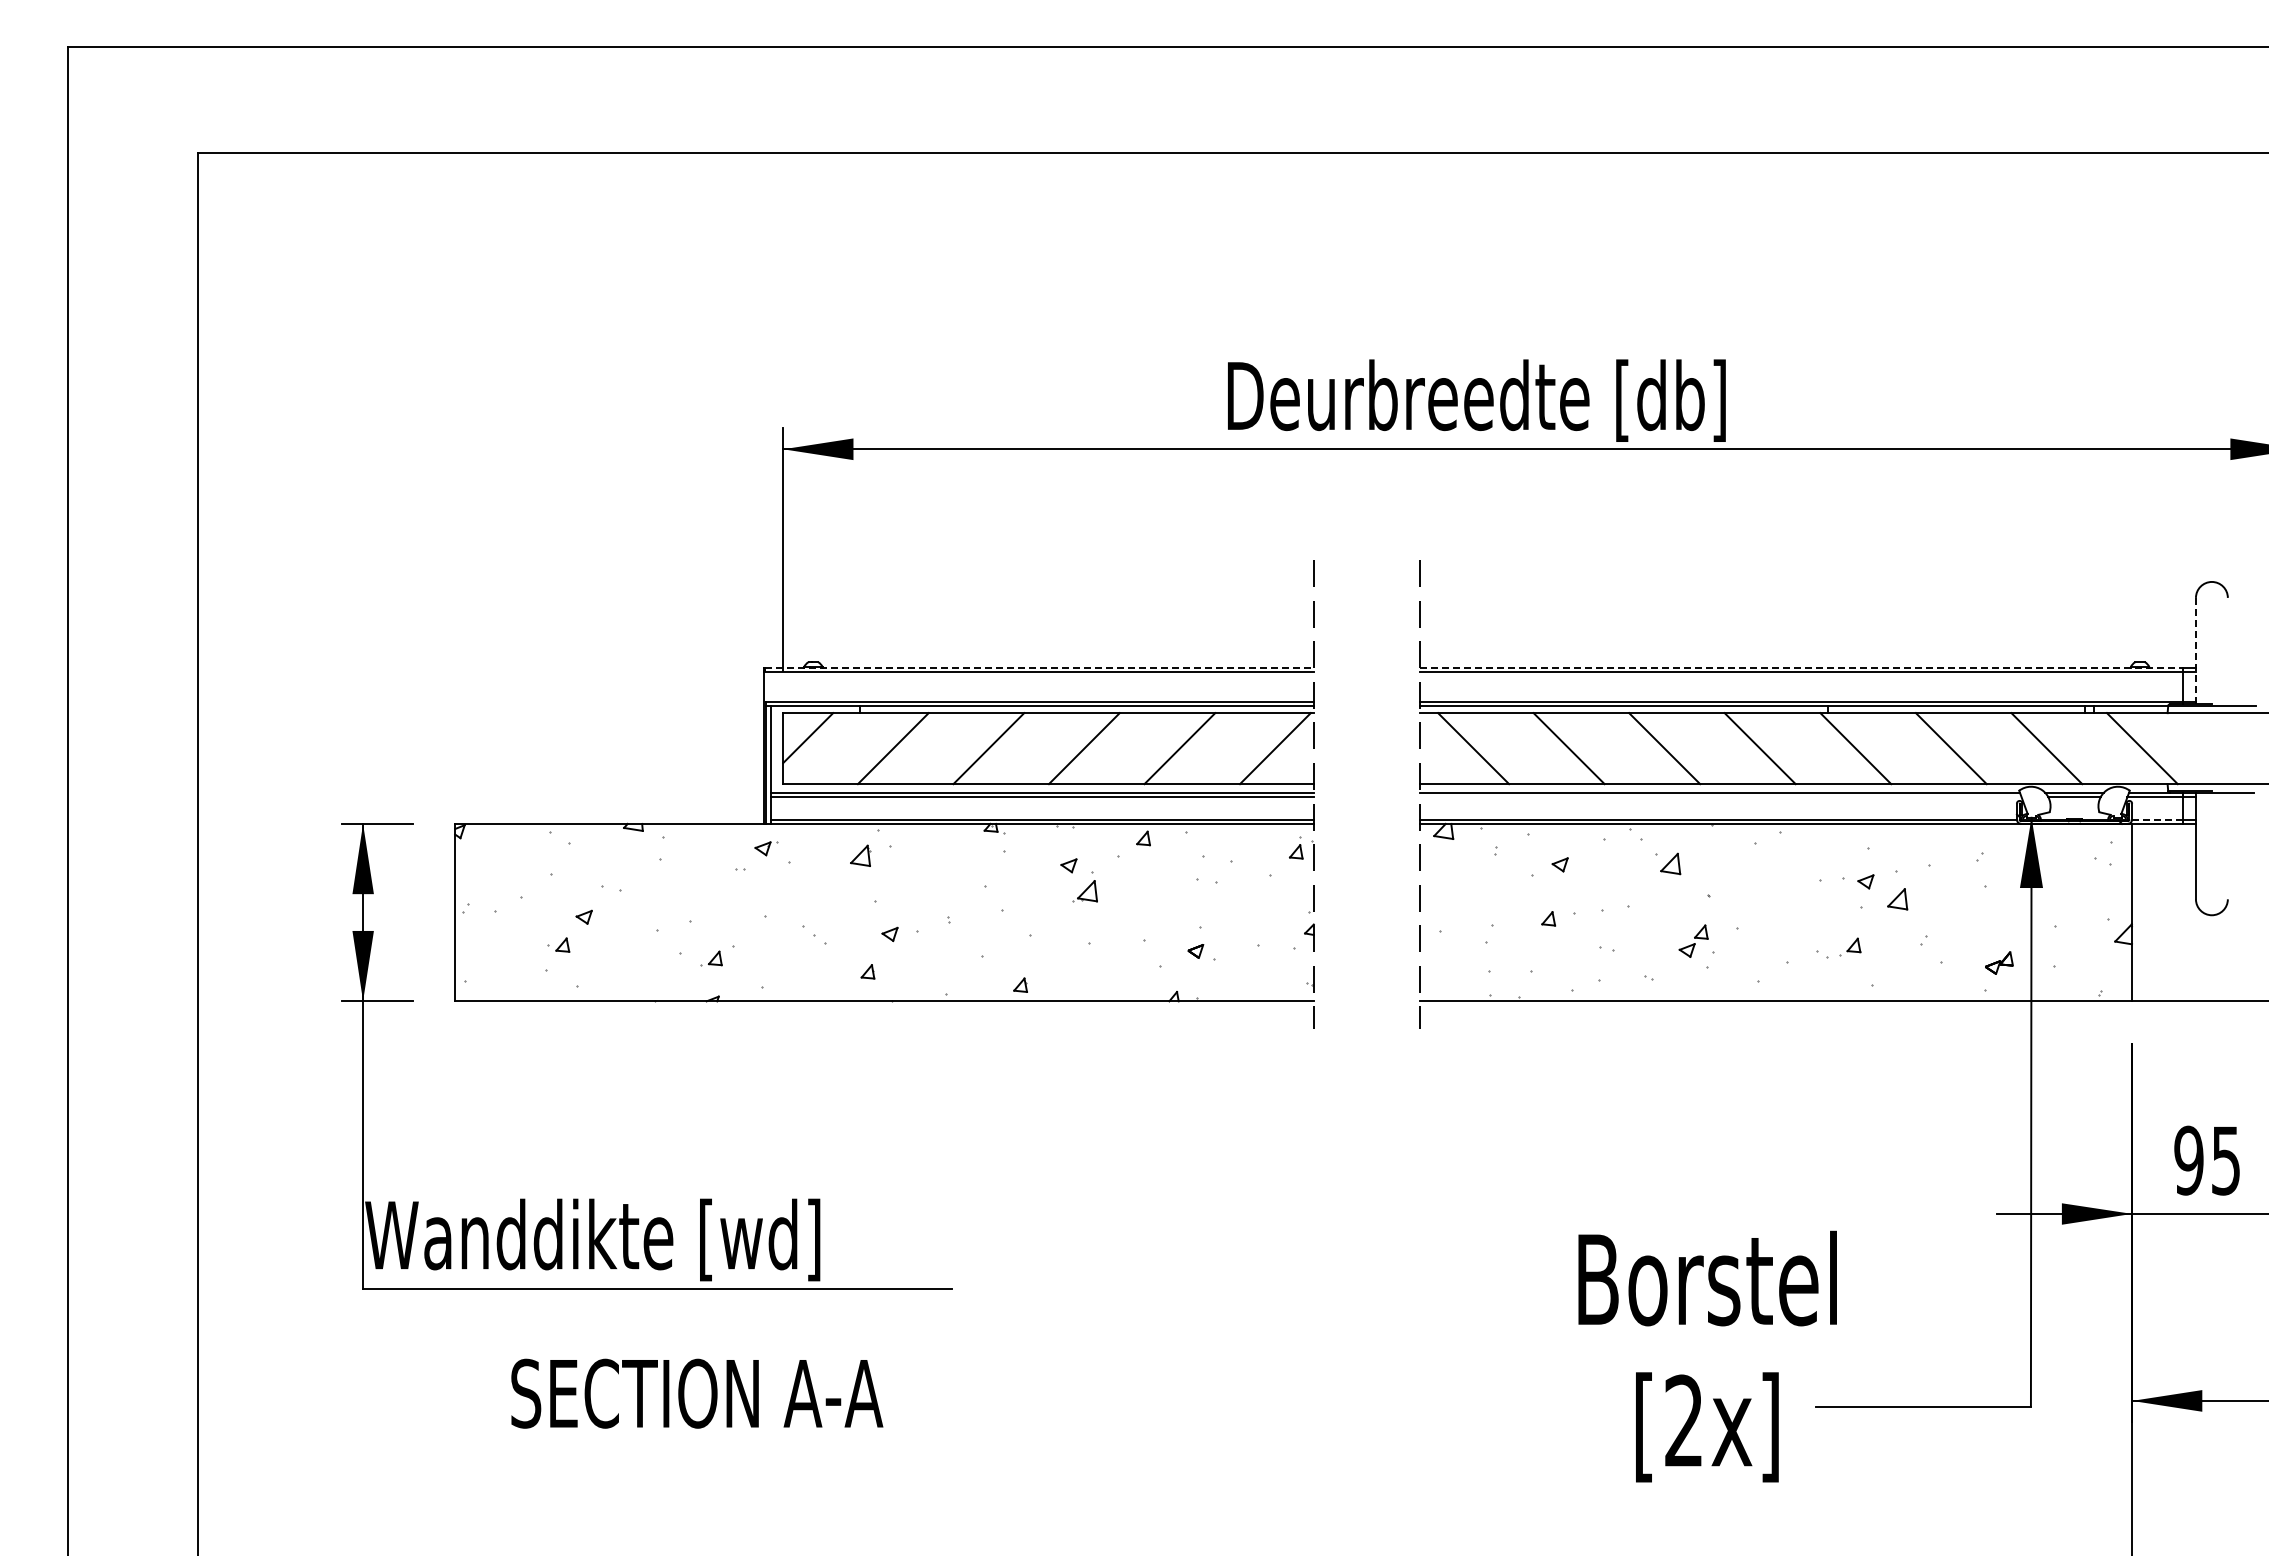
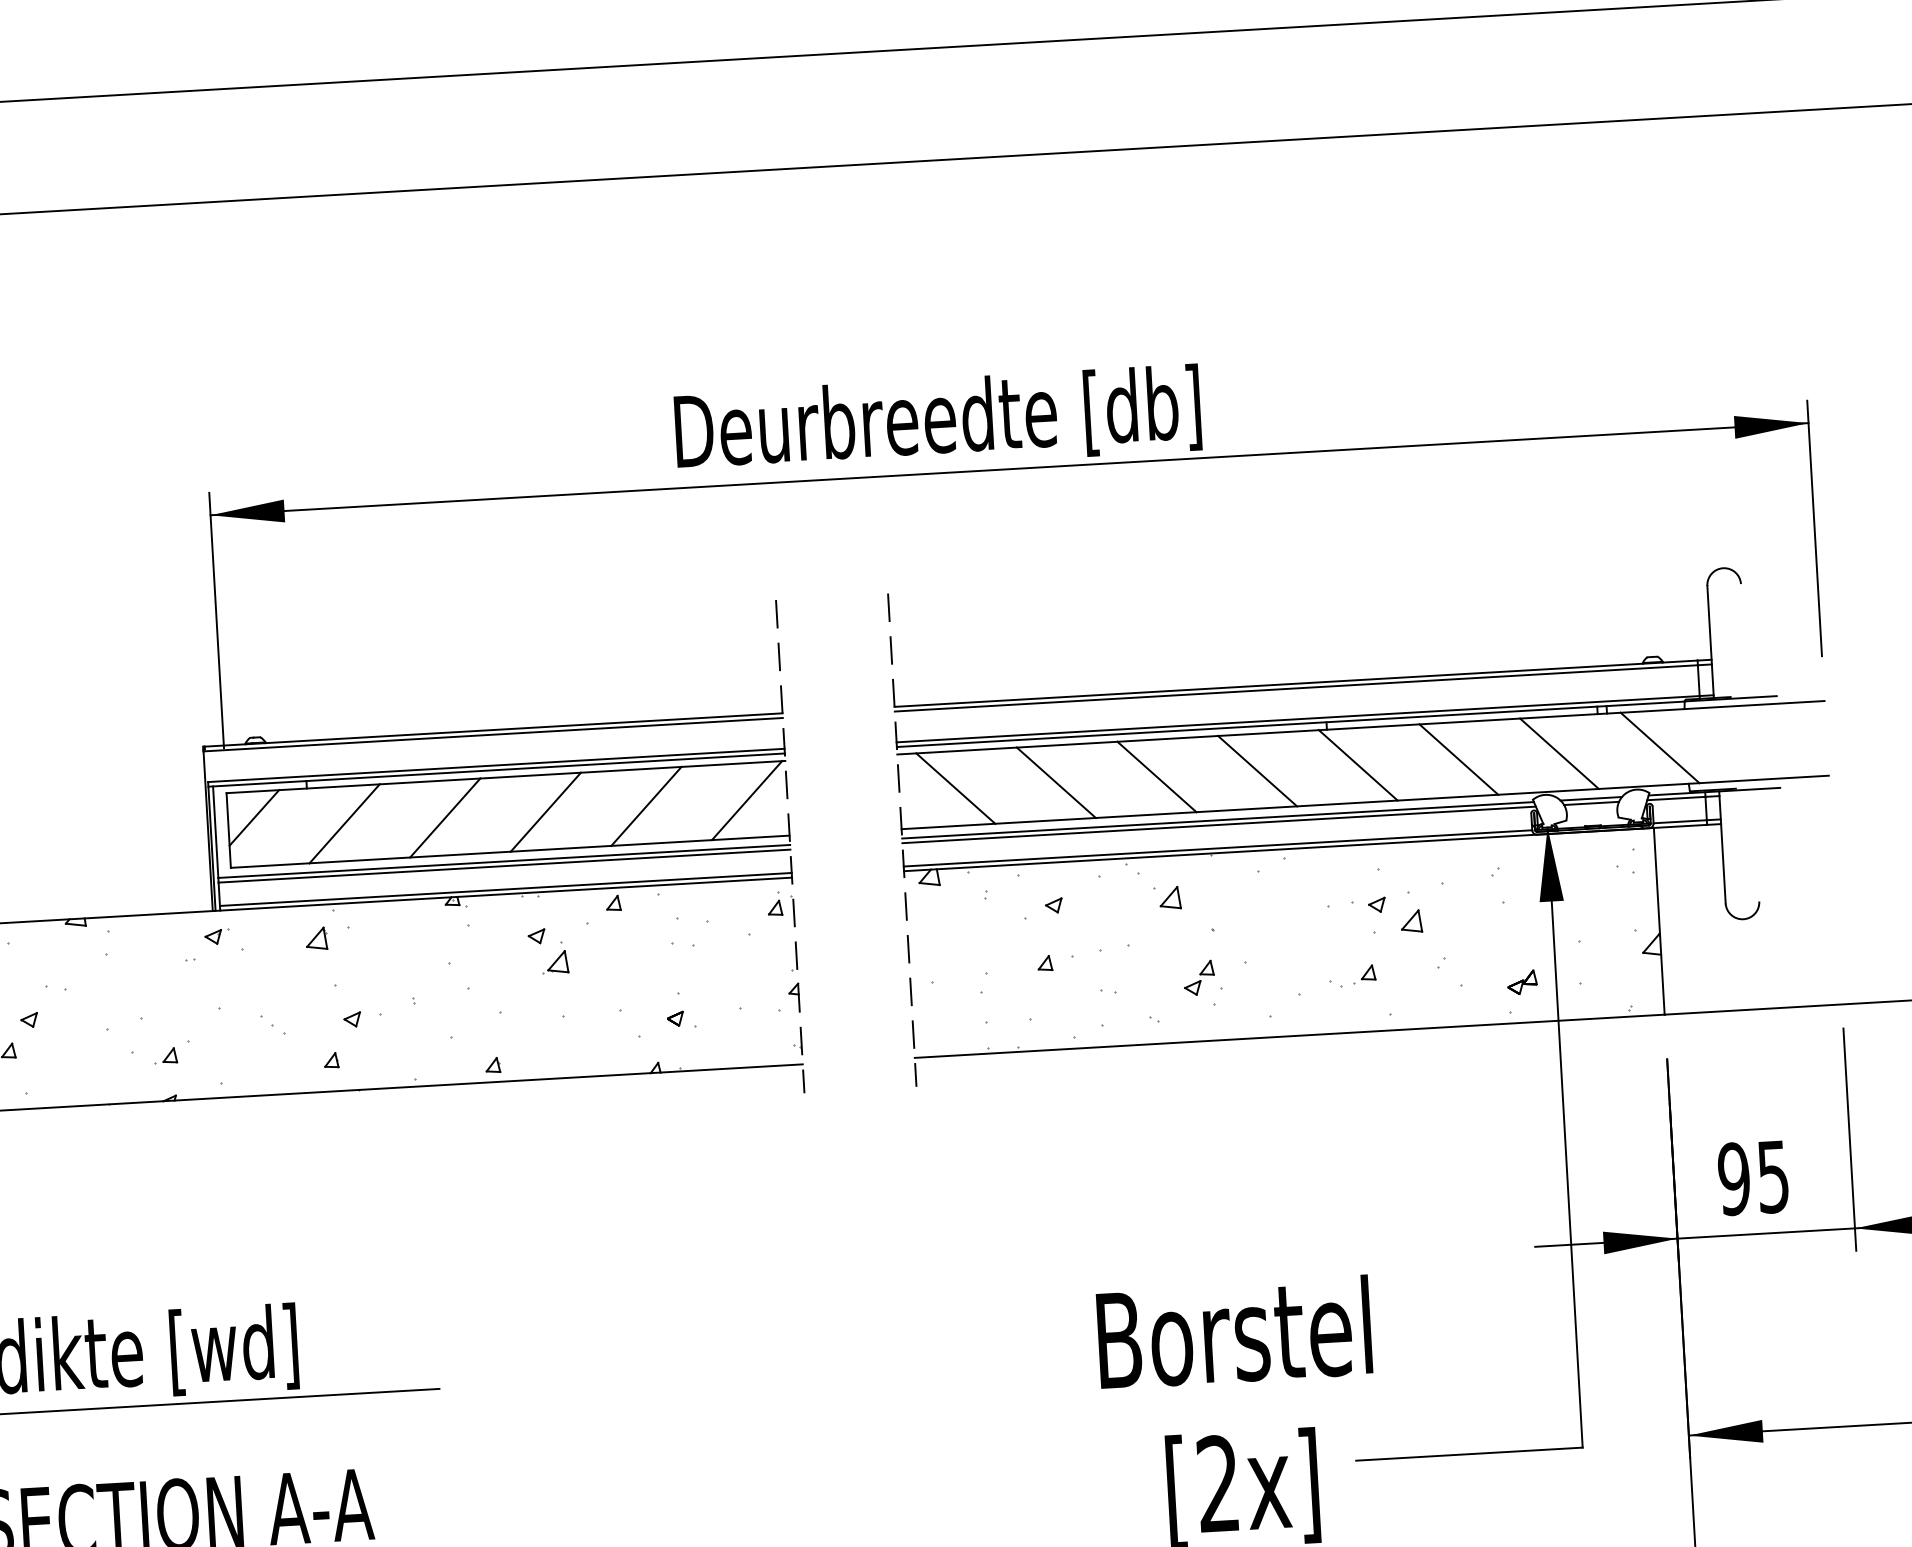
line: (2195, 651) -> (1710, 642), dashed -> solid
line: (1039, 667) -> (493, 729), dashed -> solid
line: (1801, 667) -> (1296, 683), dashed -> solid
line: (1720, 797) -> (1218, 825), added
line: (2157, 819) -> (1680, 821), dashed -> solid

